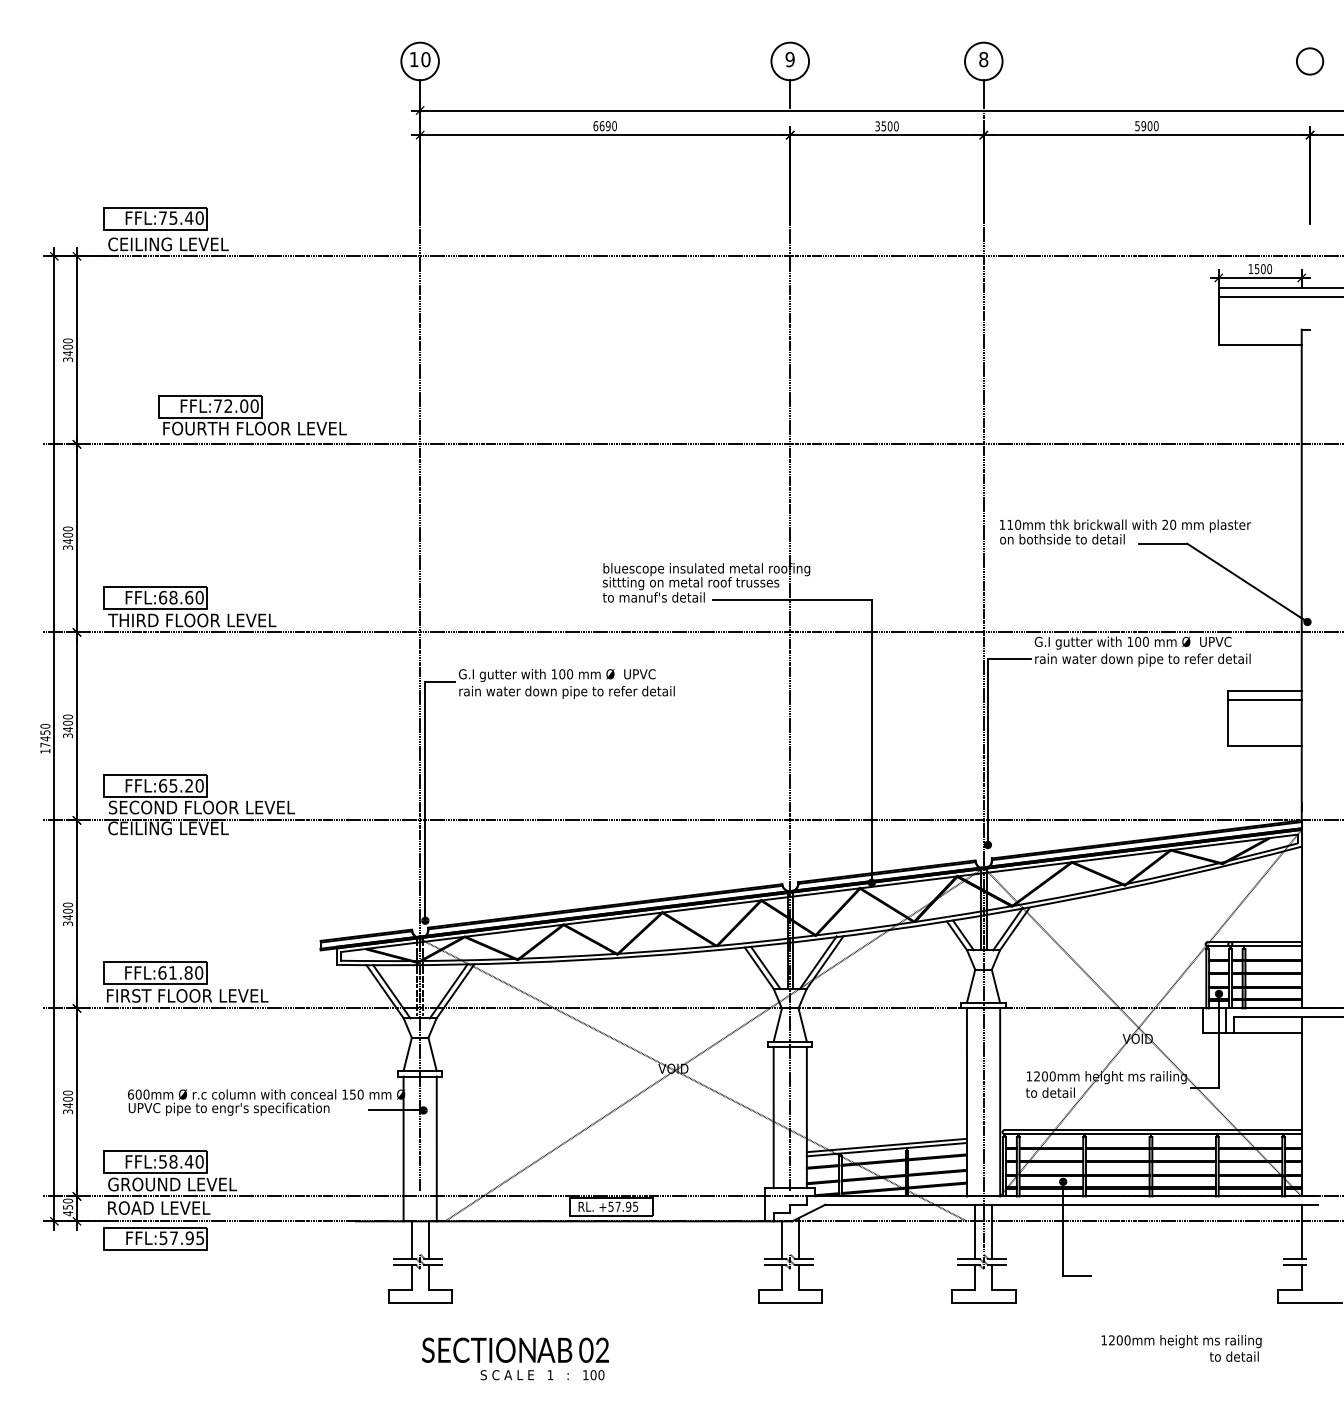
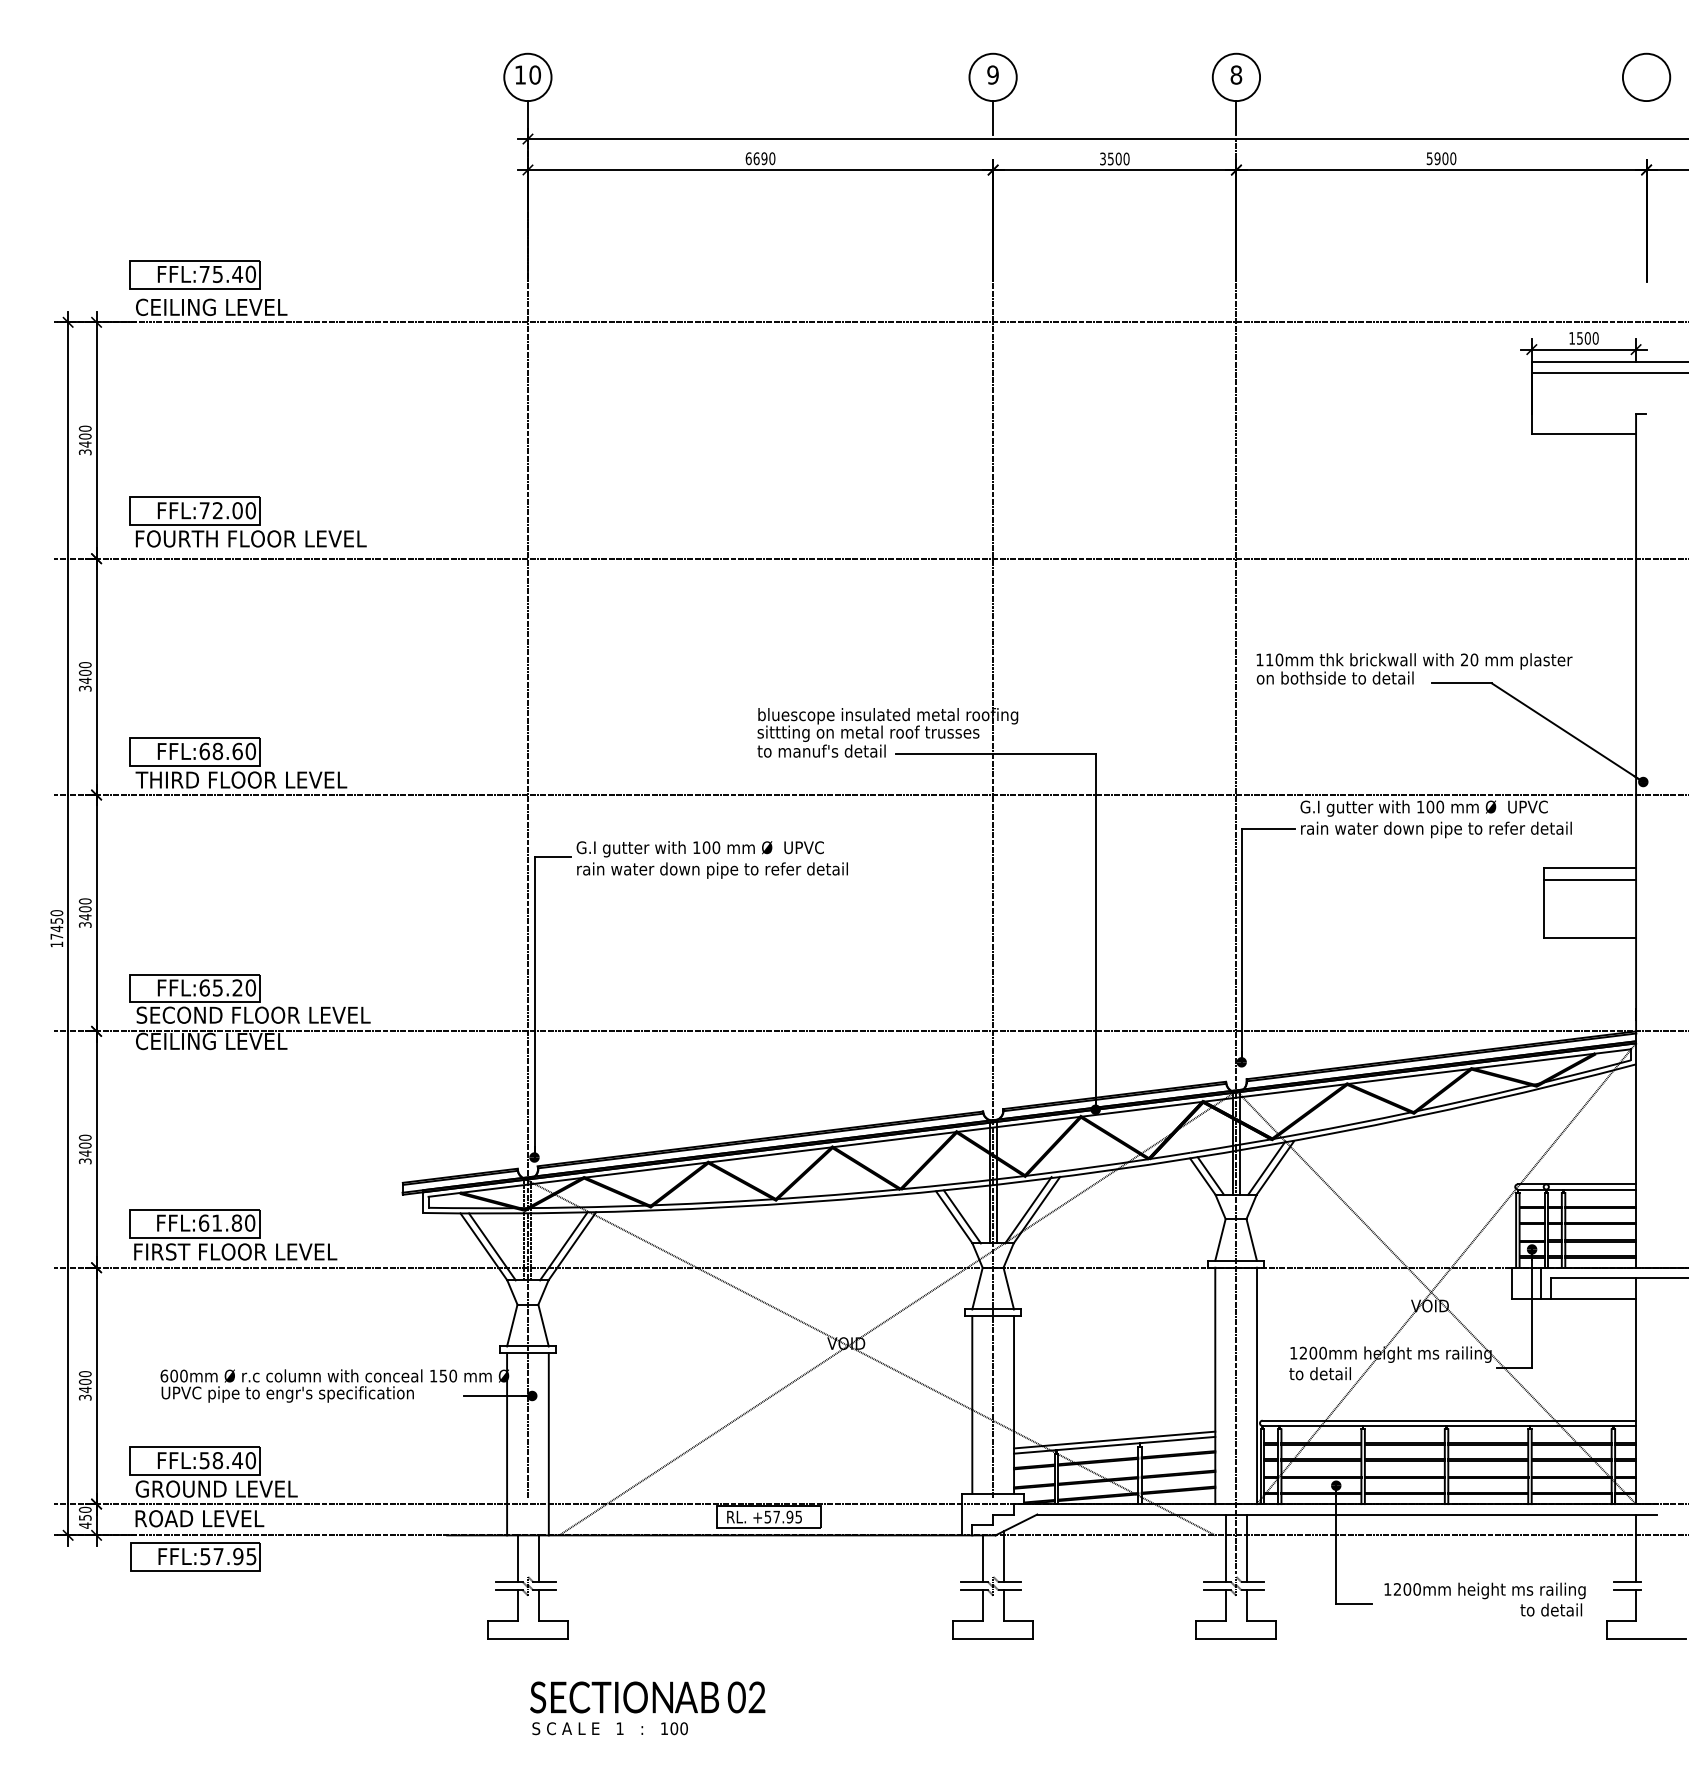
circle: (1309, 61) -> (1645, 77), size x1.43
part: (252, 415) -> (248, 522), moved
text: (1181, 1348) -> (1484, 1599), moved
text: (542, 1375) -> (610, 1729), moved

